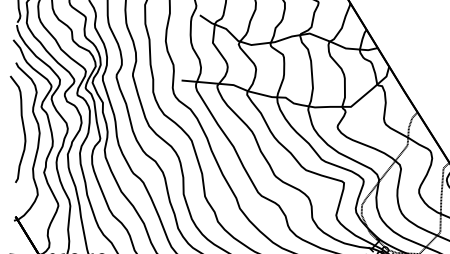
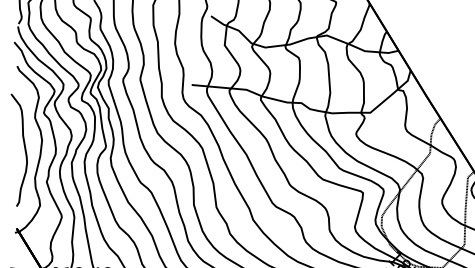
part: (17, 128) -> (18, 149), moved

